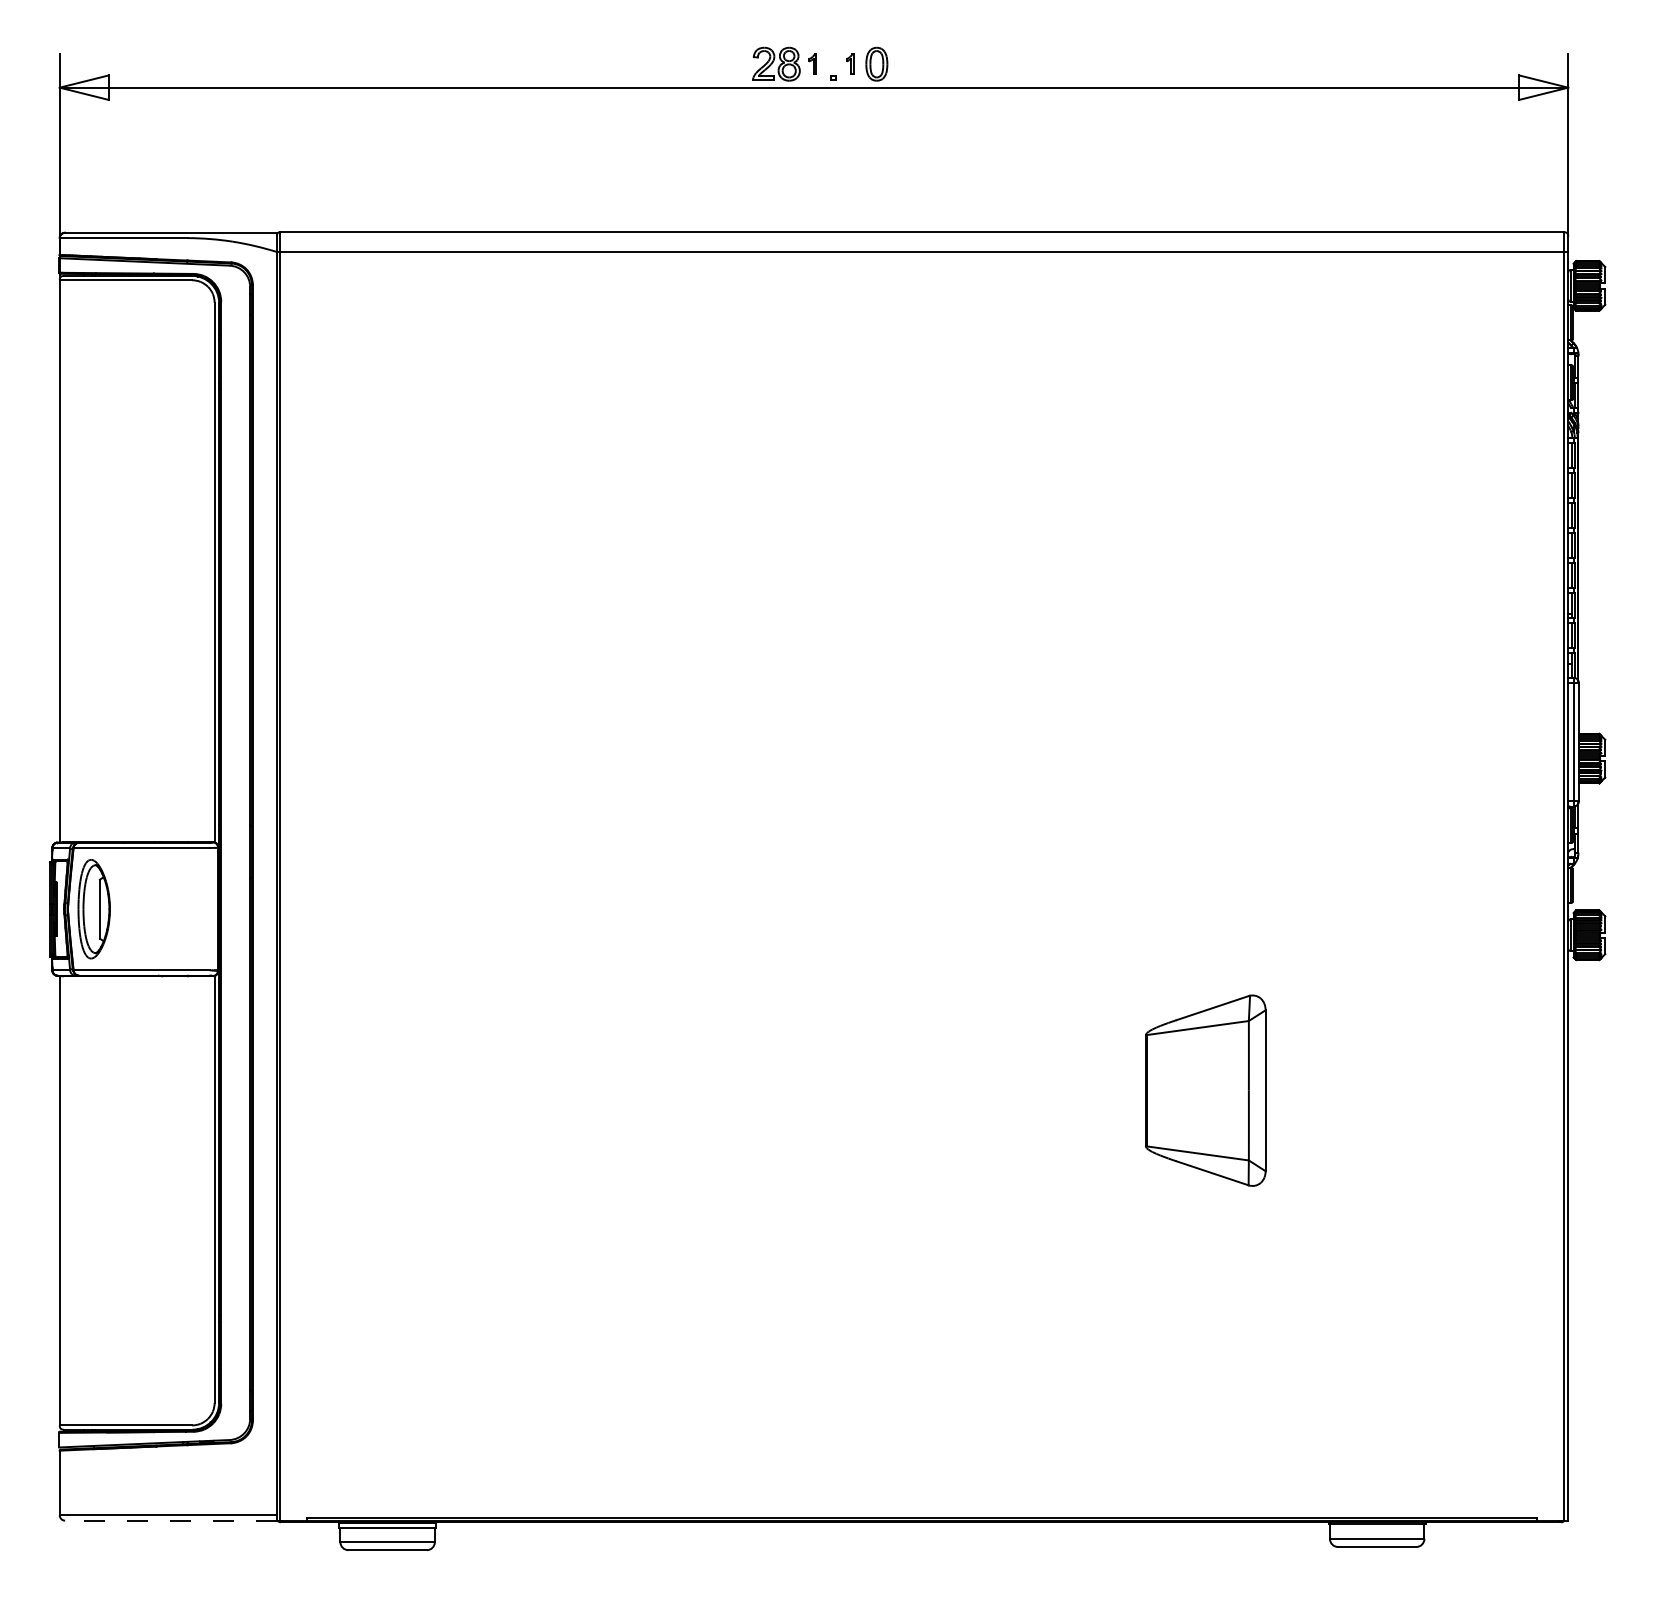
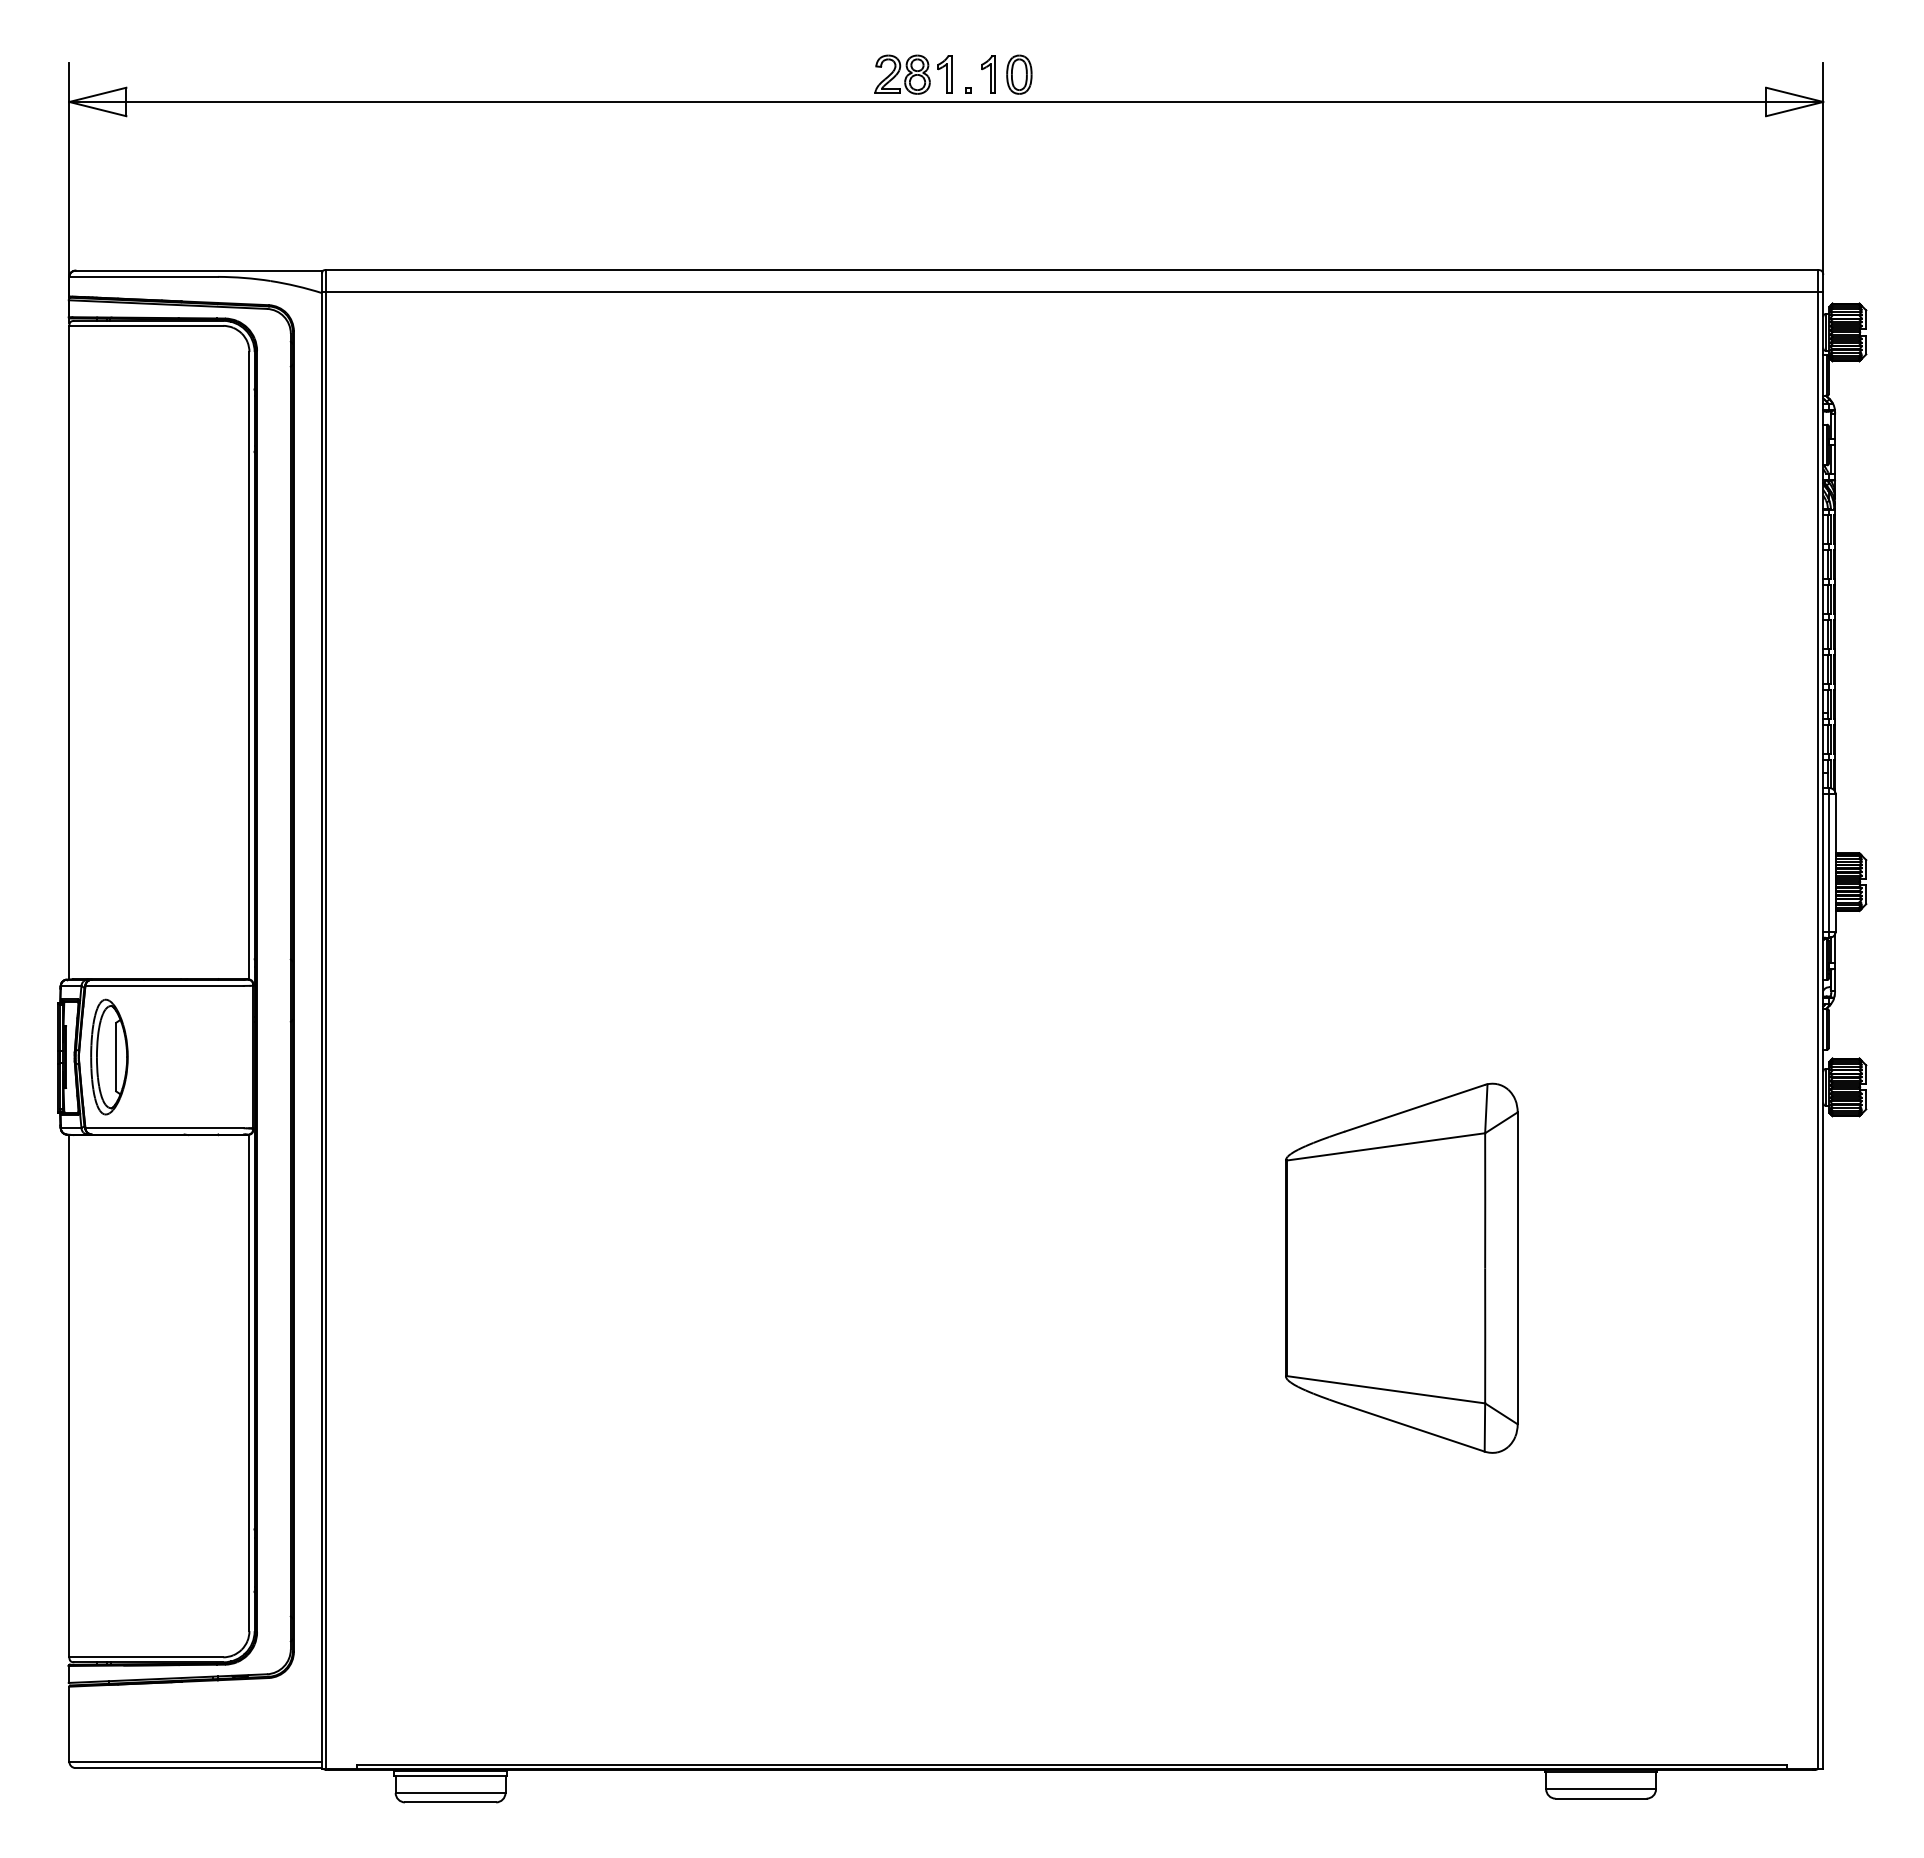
part: (812, 64) -> (944, 74), size x1.67
part: (850, 64) -> (988, 74), size x1.67
part: (1205, 1090) -> (1401, 1267), size x1.67
line: (170, 1521) -> (198, 1768), dashed -> solid

